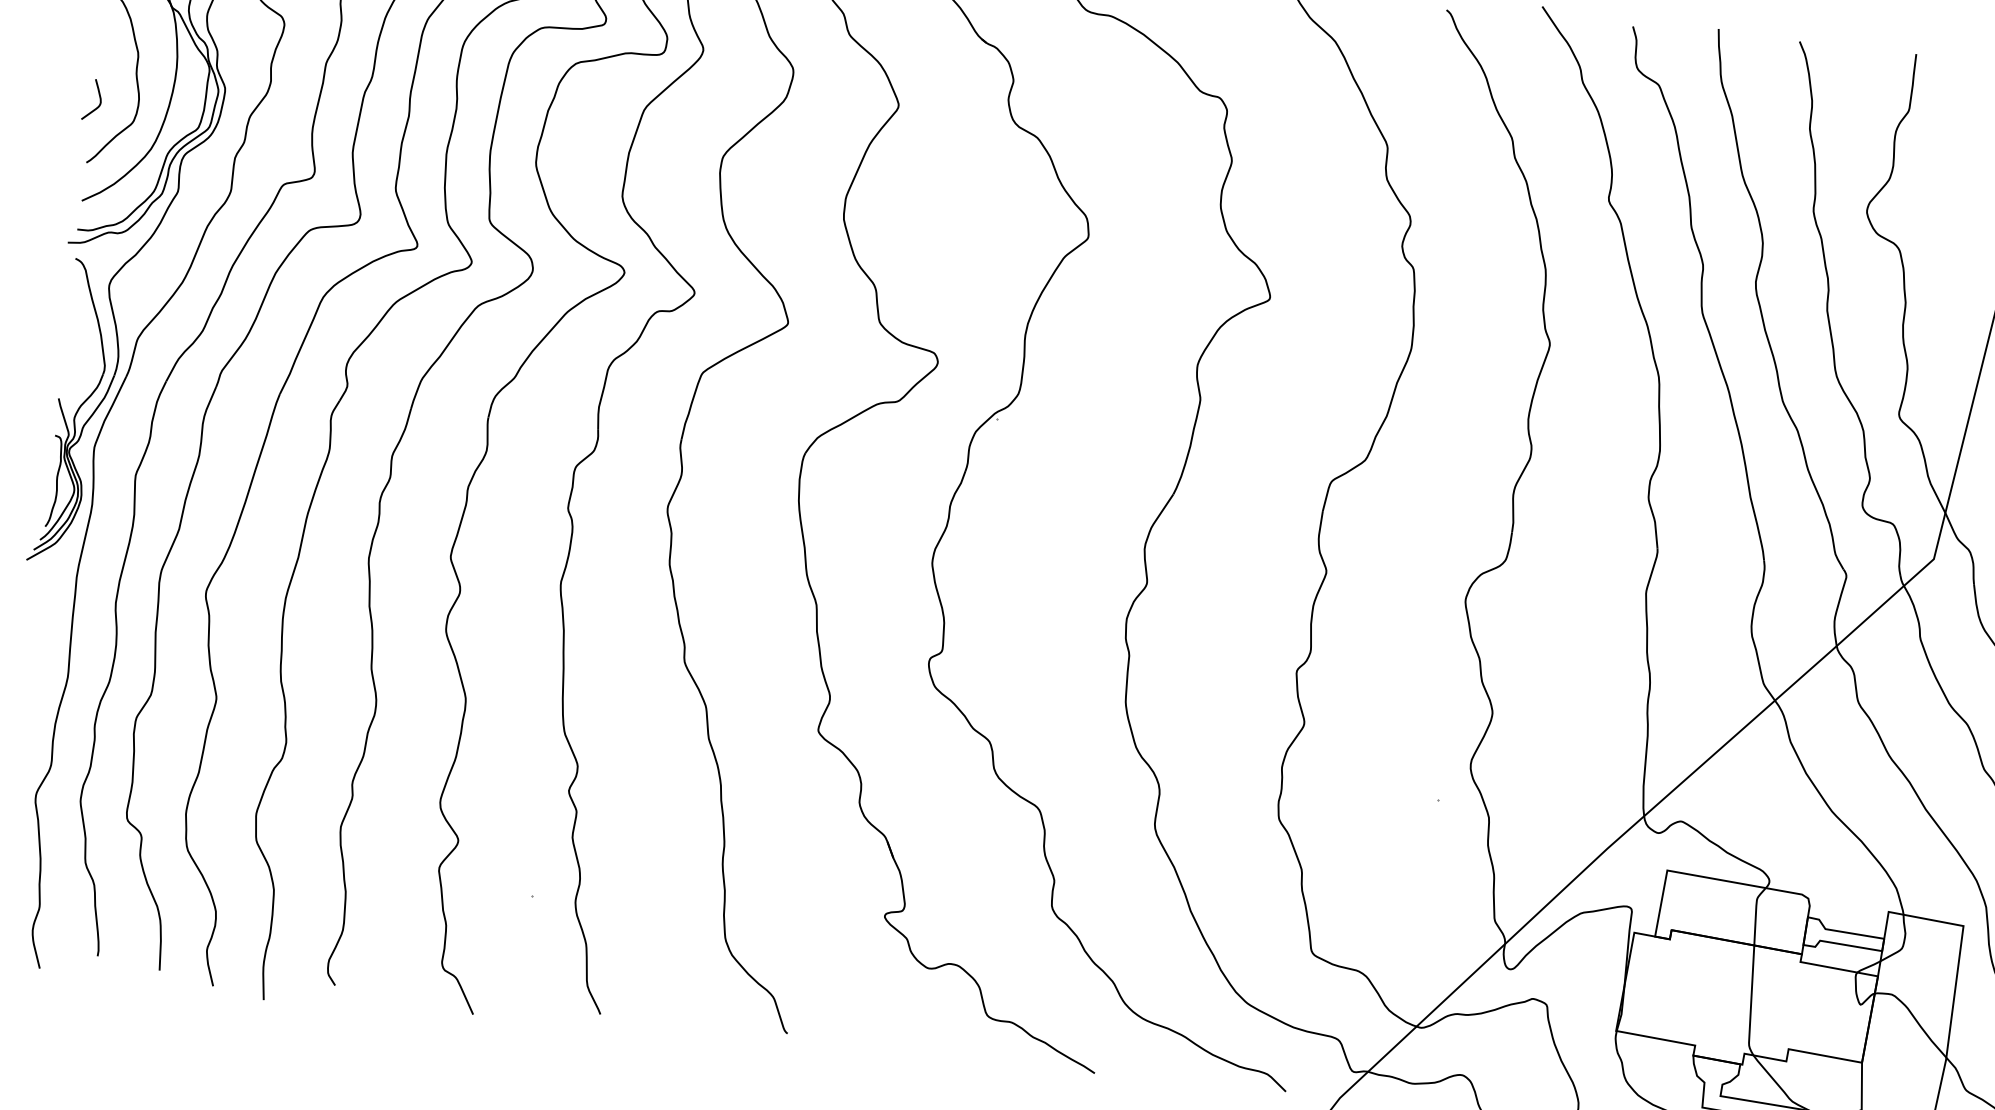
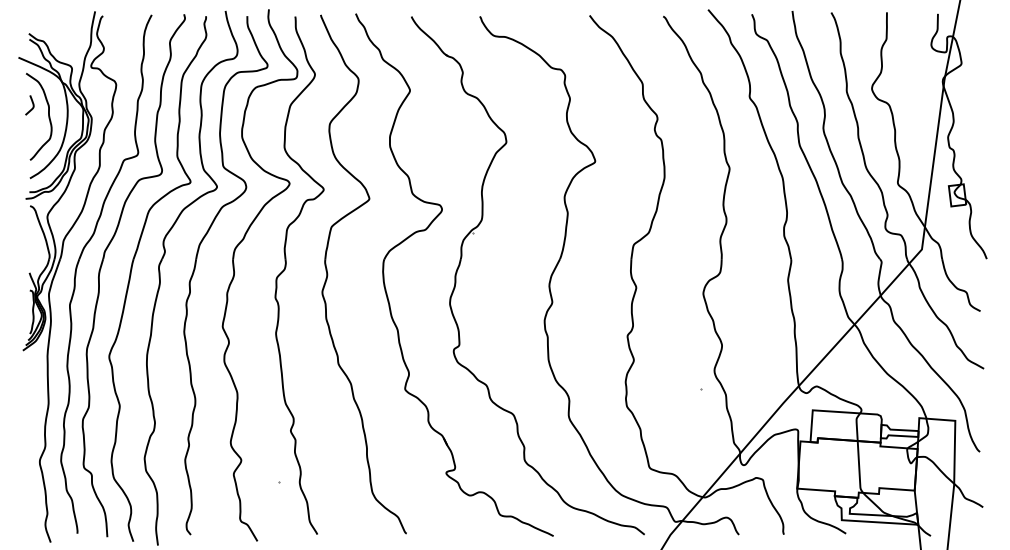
curve: (98, 100) -> (32, 105), moved

